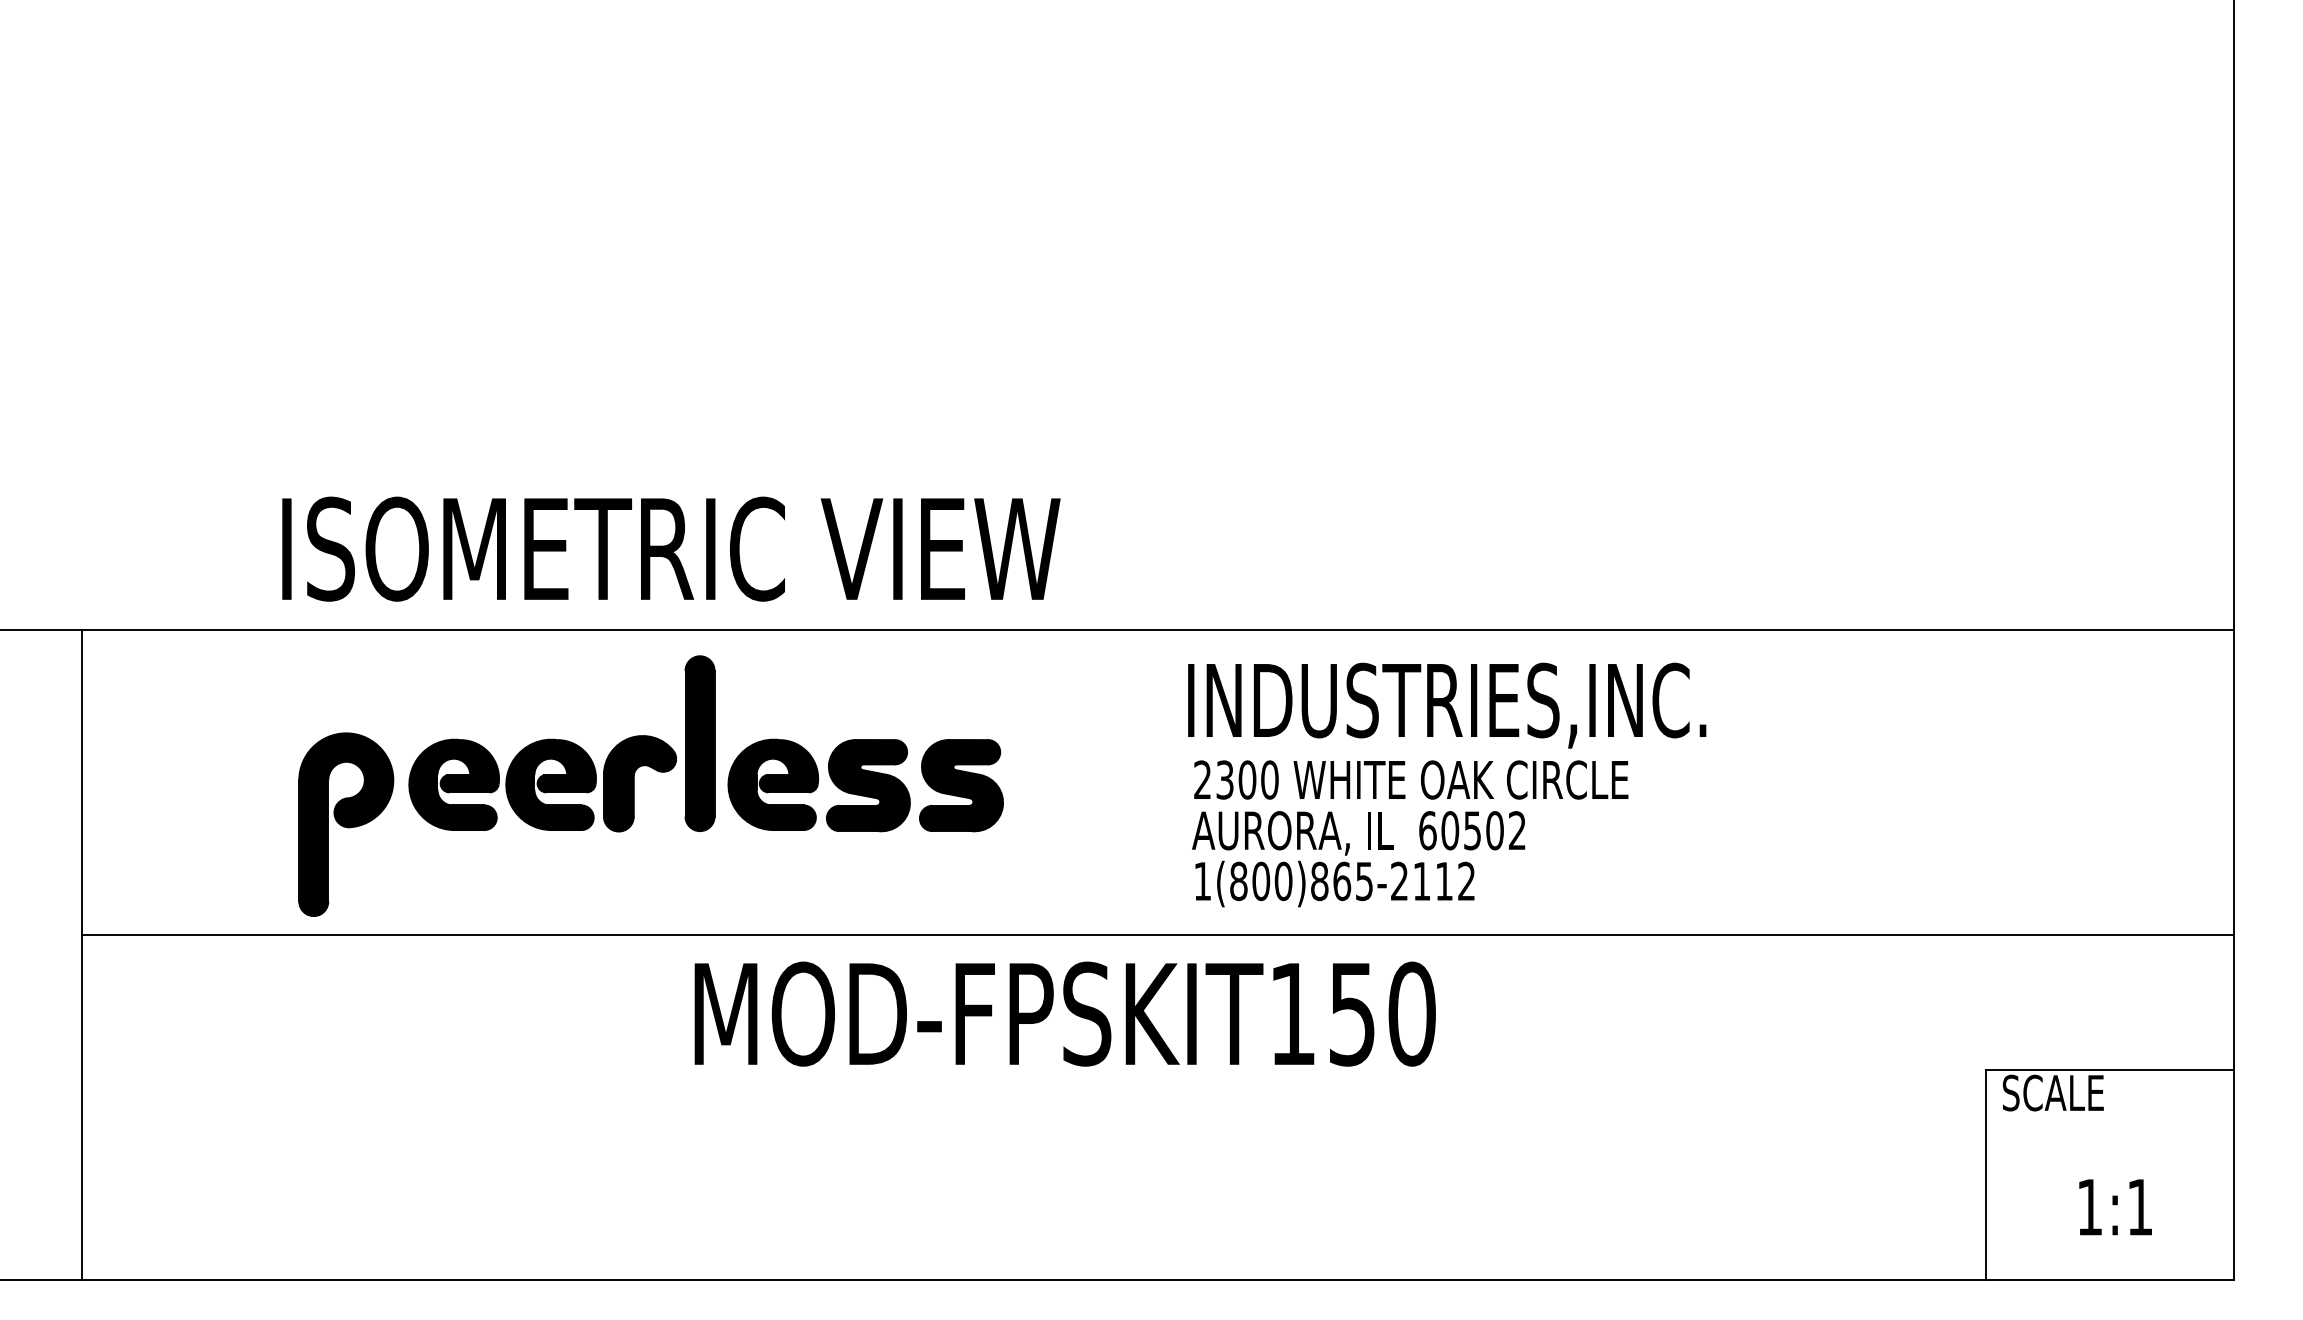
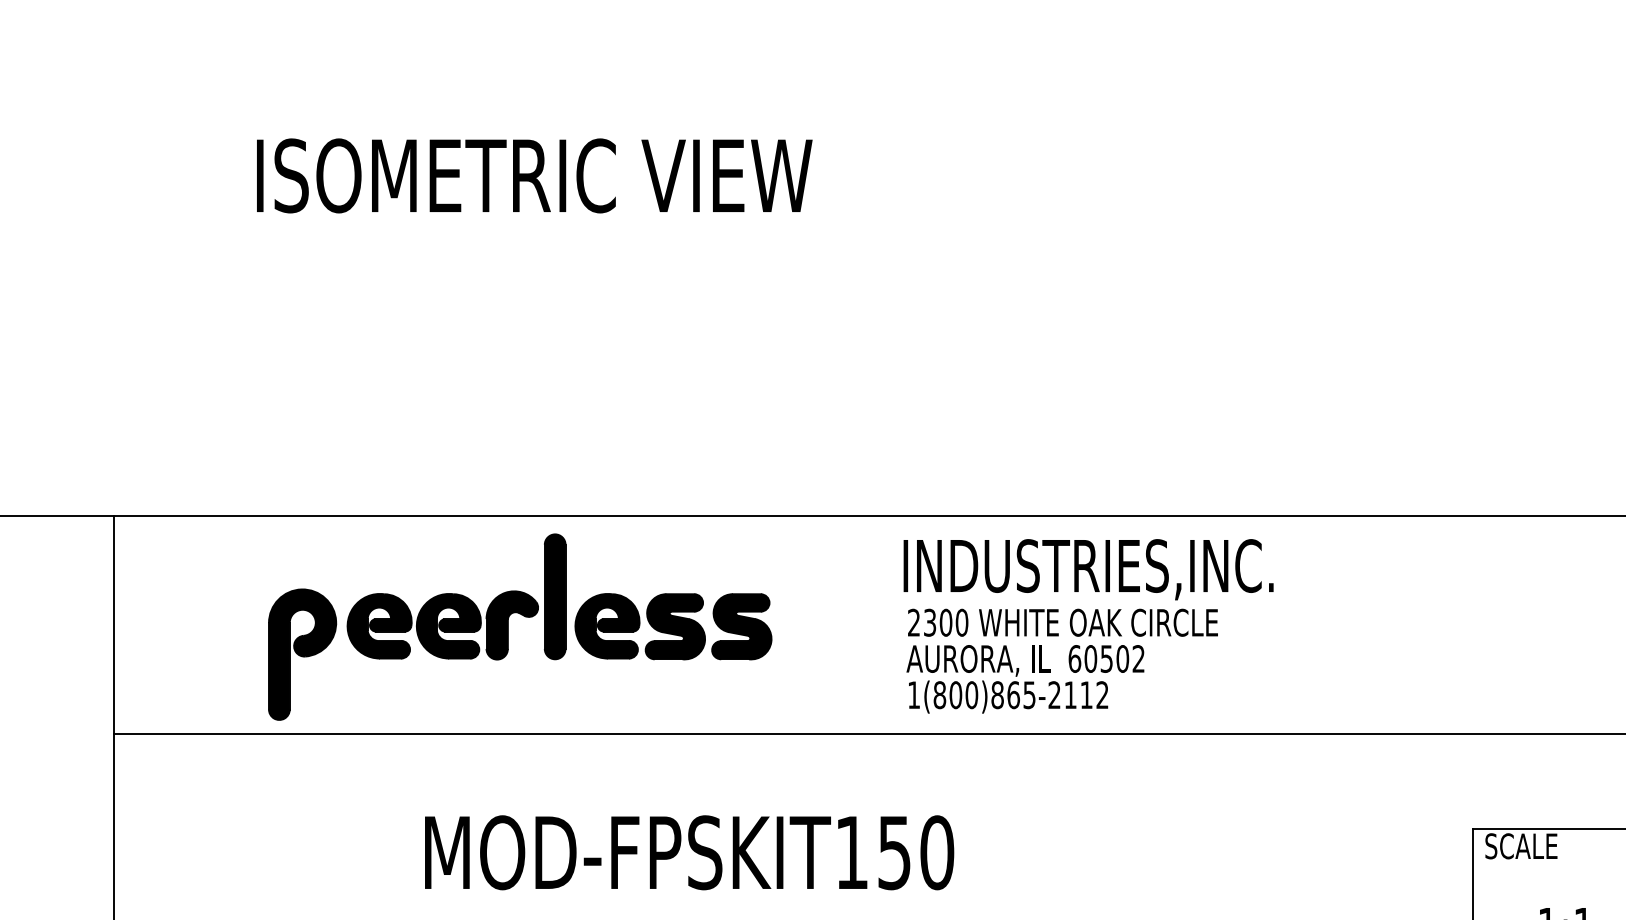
text: (671, 548) -> (534, 175), moved
text: (1064, 1013) -> (689, 852), moved

